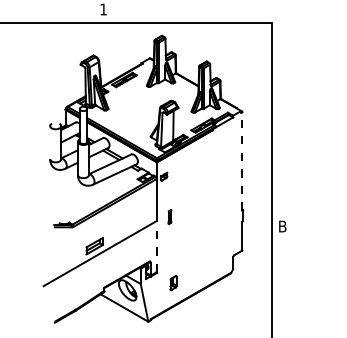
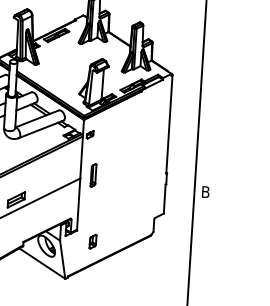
line: (242, 160) -> (169, 123), dashed -> solid
part: (169, 216) -> (93, 174), size x1.67
line: (156, 246) -> (78, 204), dashed -> solid

